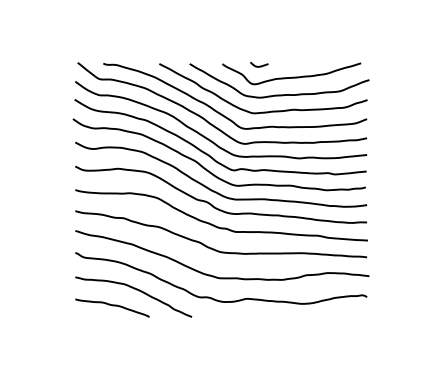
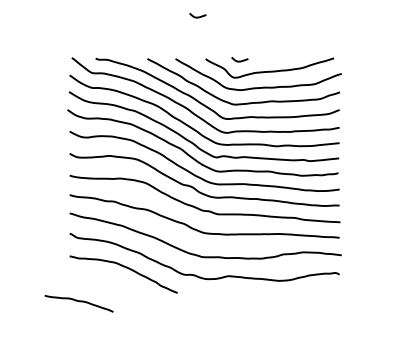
curve: (213, 18) -> (197, 16), added
curve: (112, 306) -> (79, 302), moved

